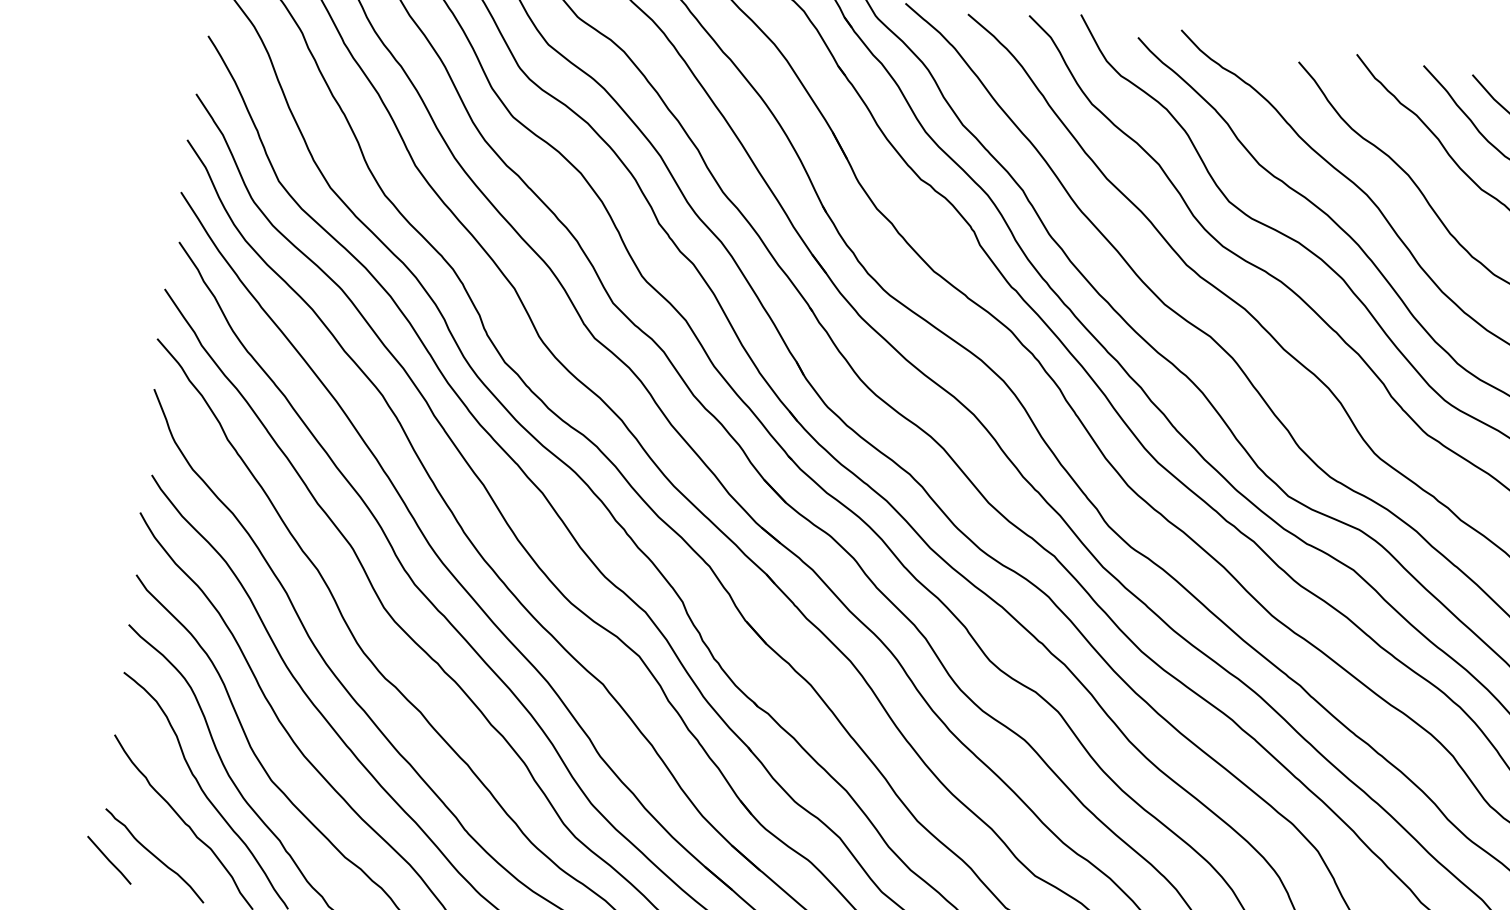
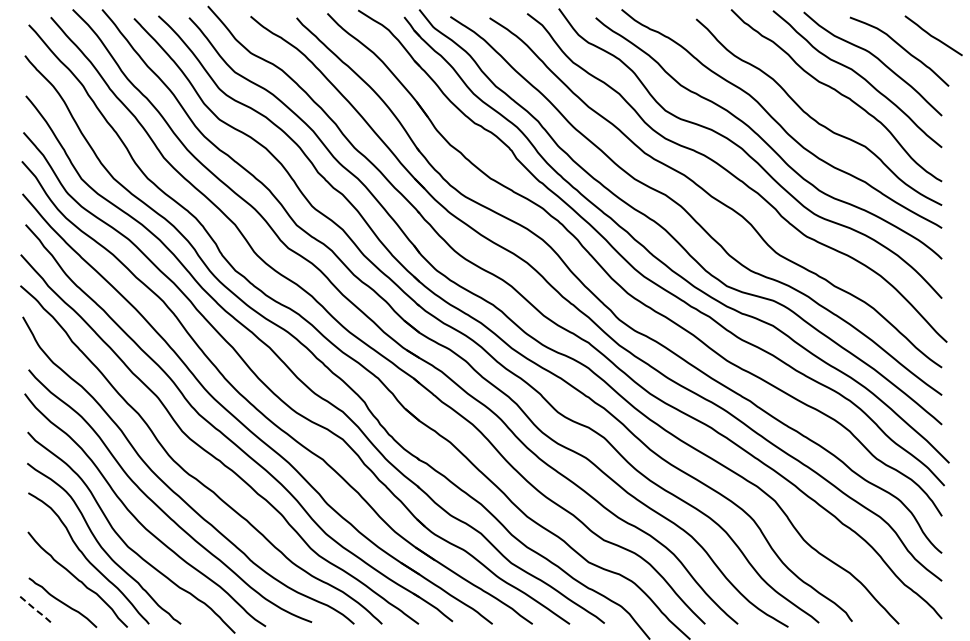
line: (109, 860) -> (35, 609), solid -> dashed

